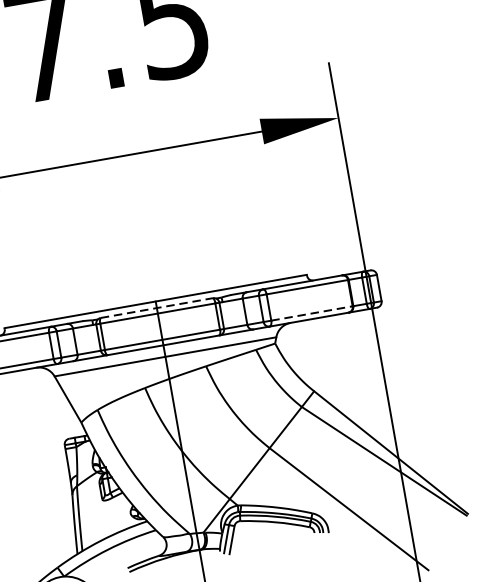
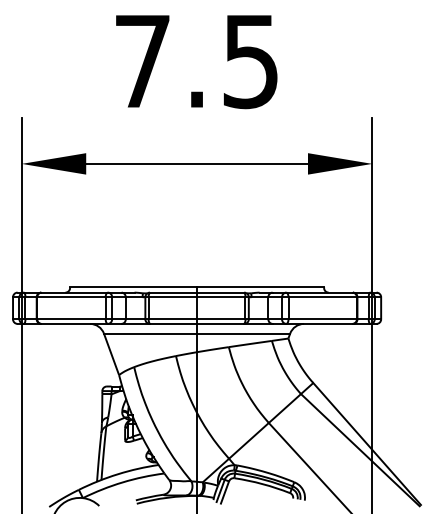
line: (157, 307) -> (197, 292), dashed -> solid
line: (312, 313) -> (323, 319), dashed -> solid

